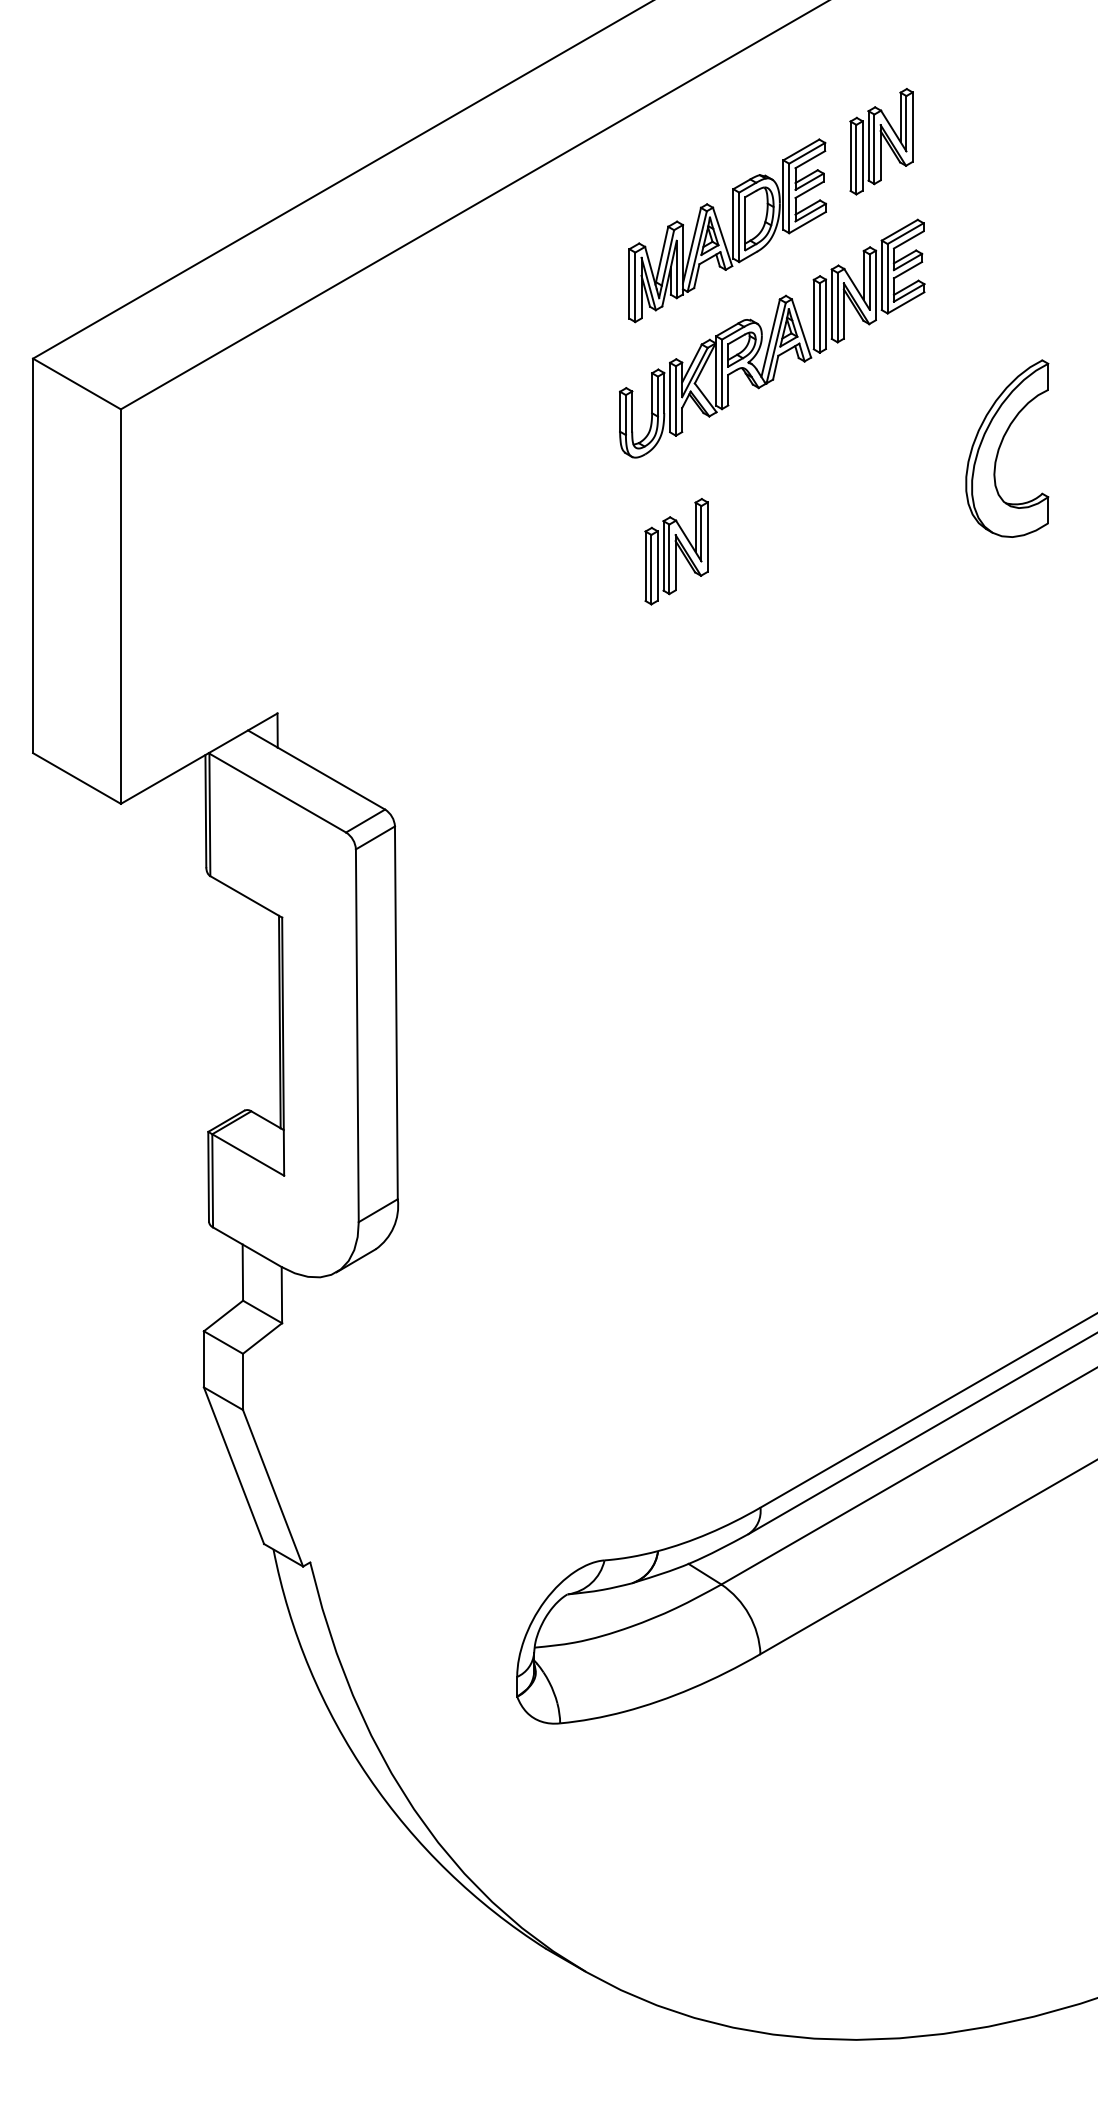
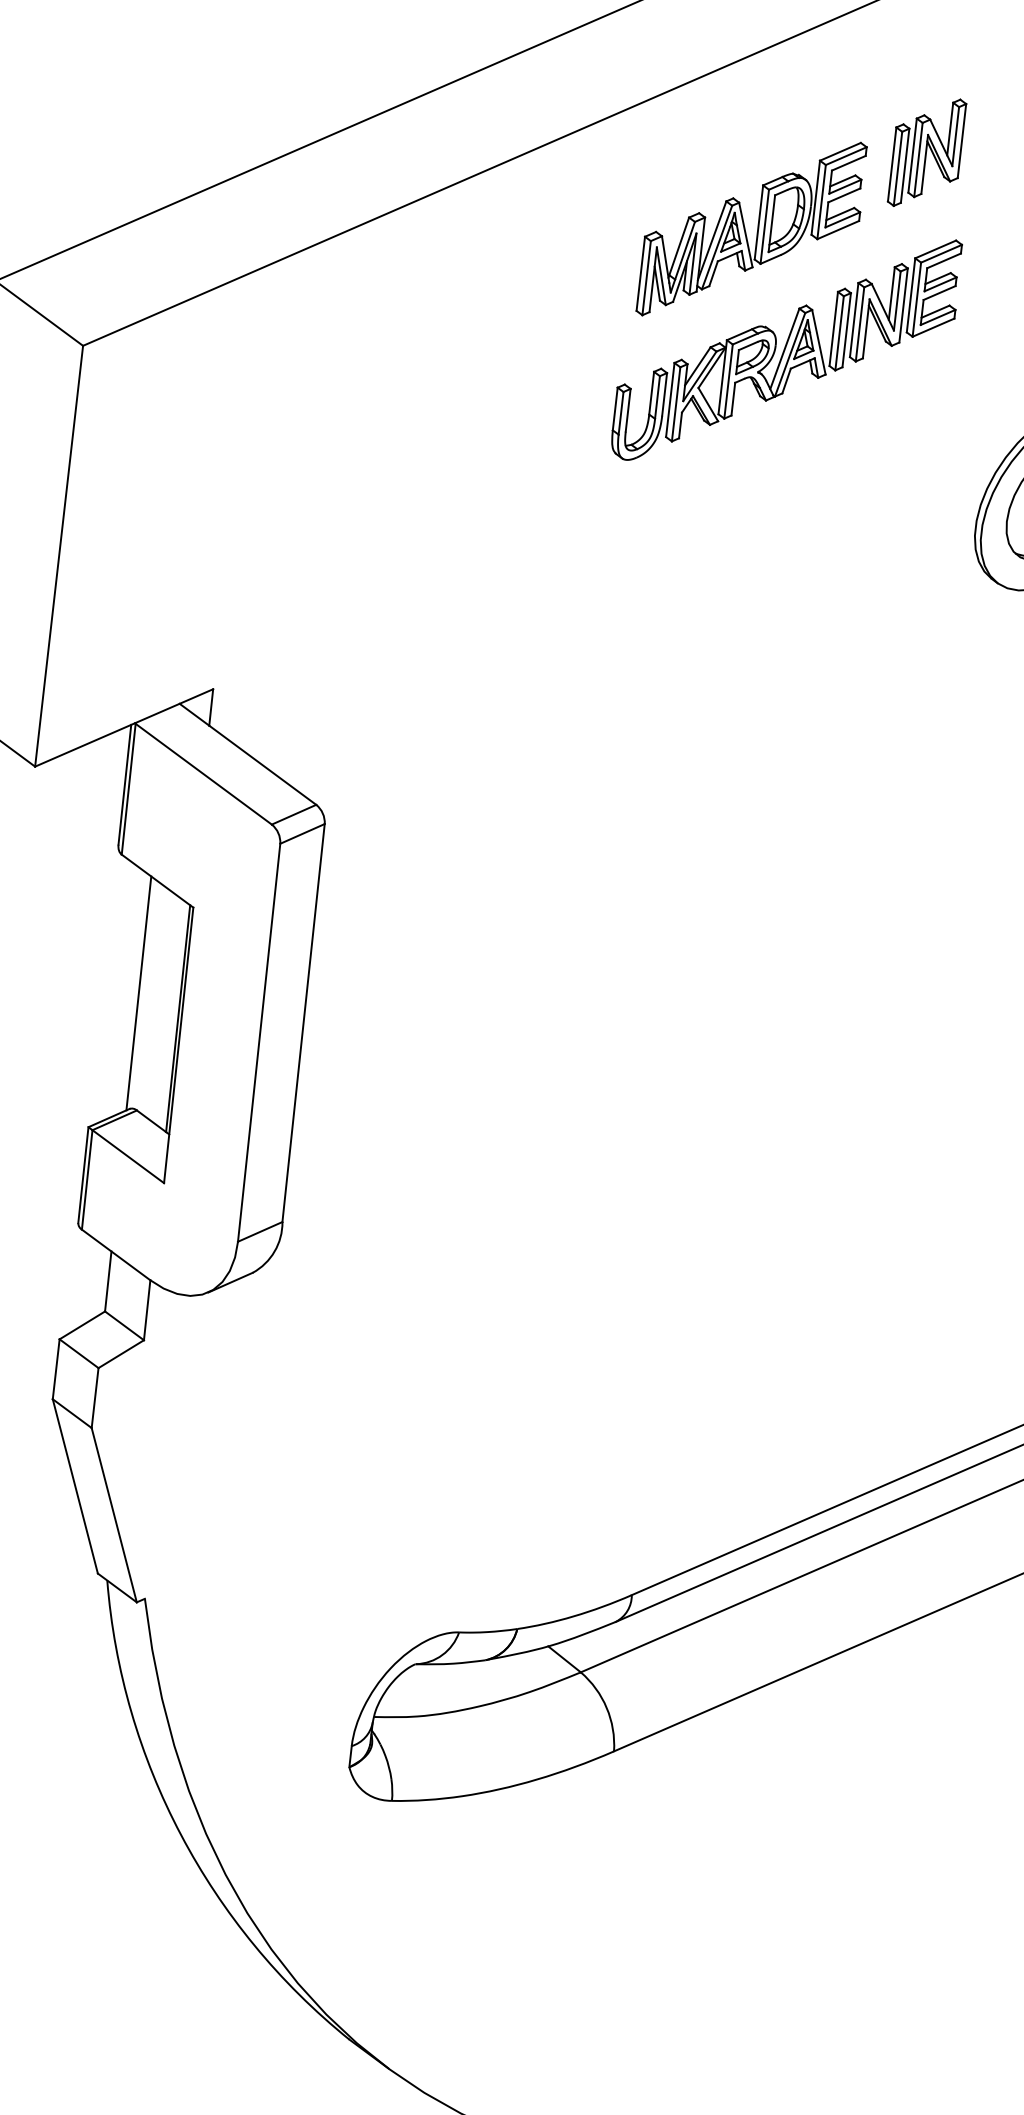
part: (676, 551) -> (658, 564), removed
line: (240, 1002) -> (138, 993), added

